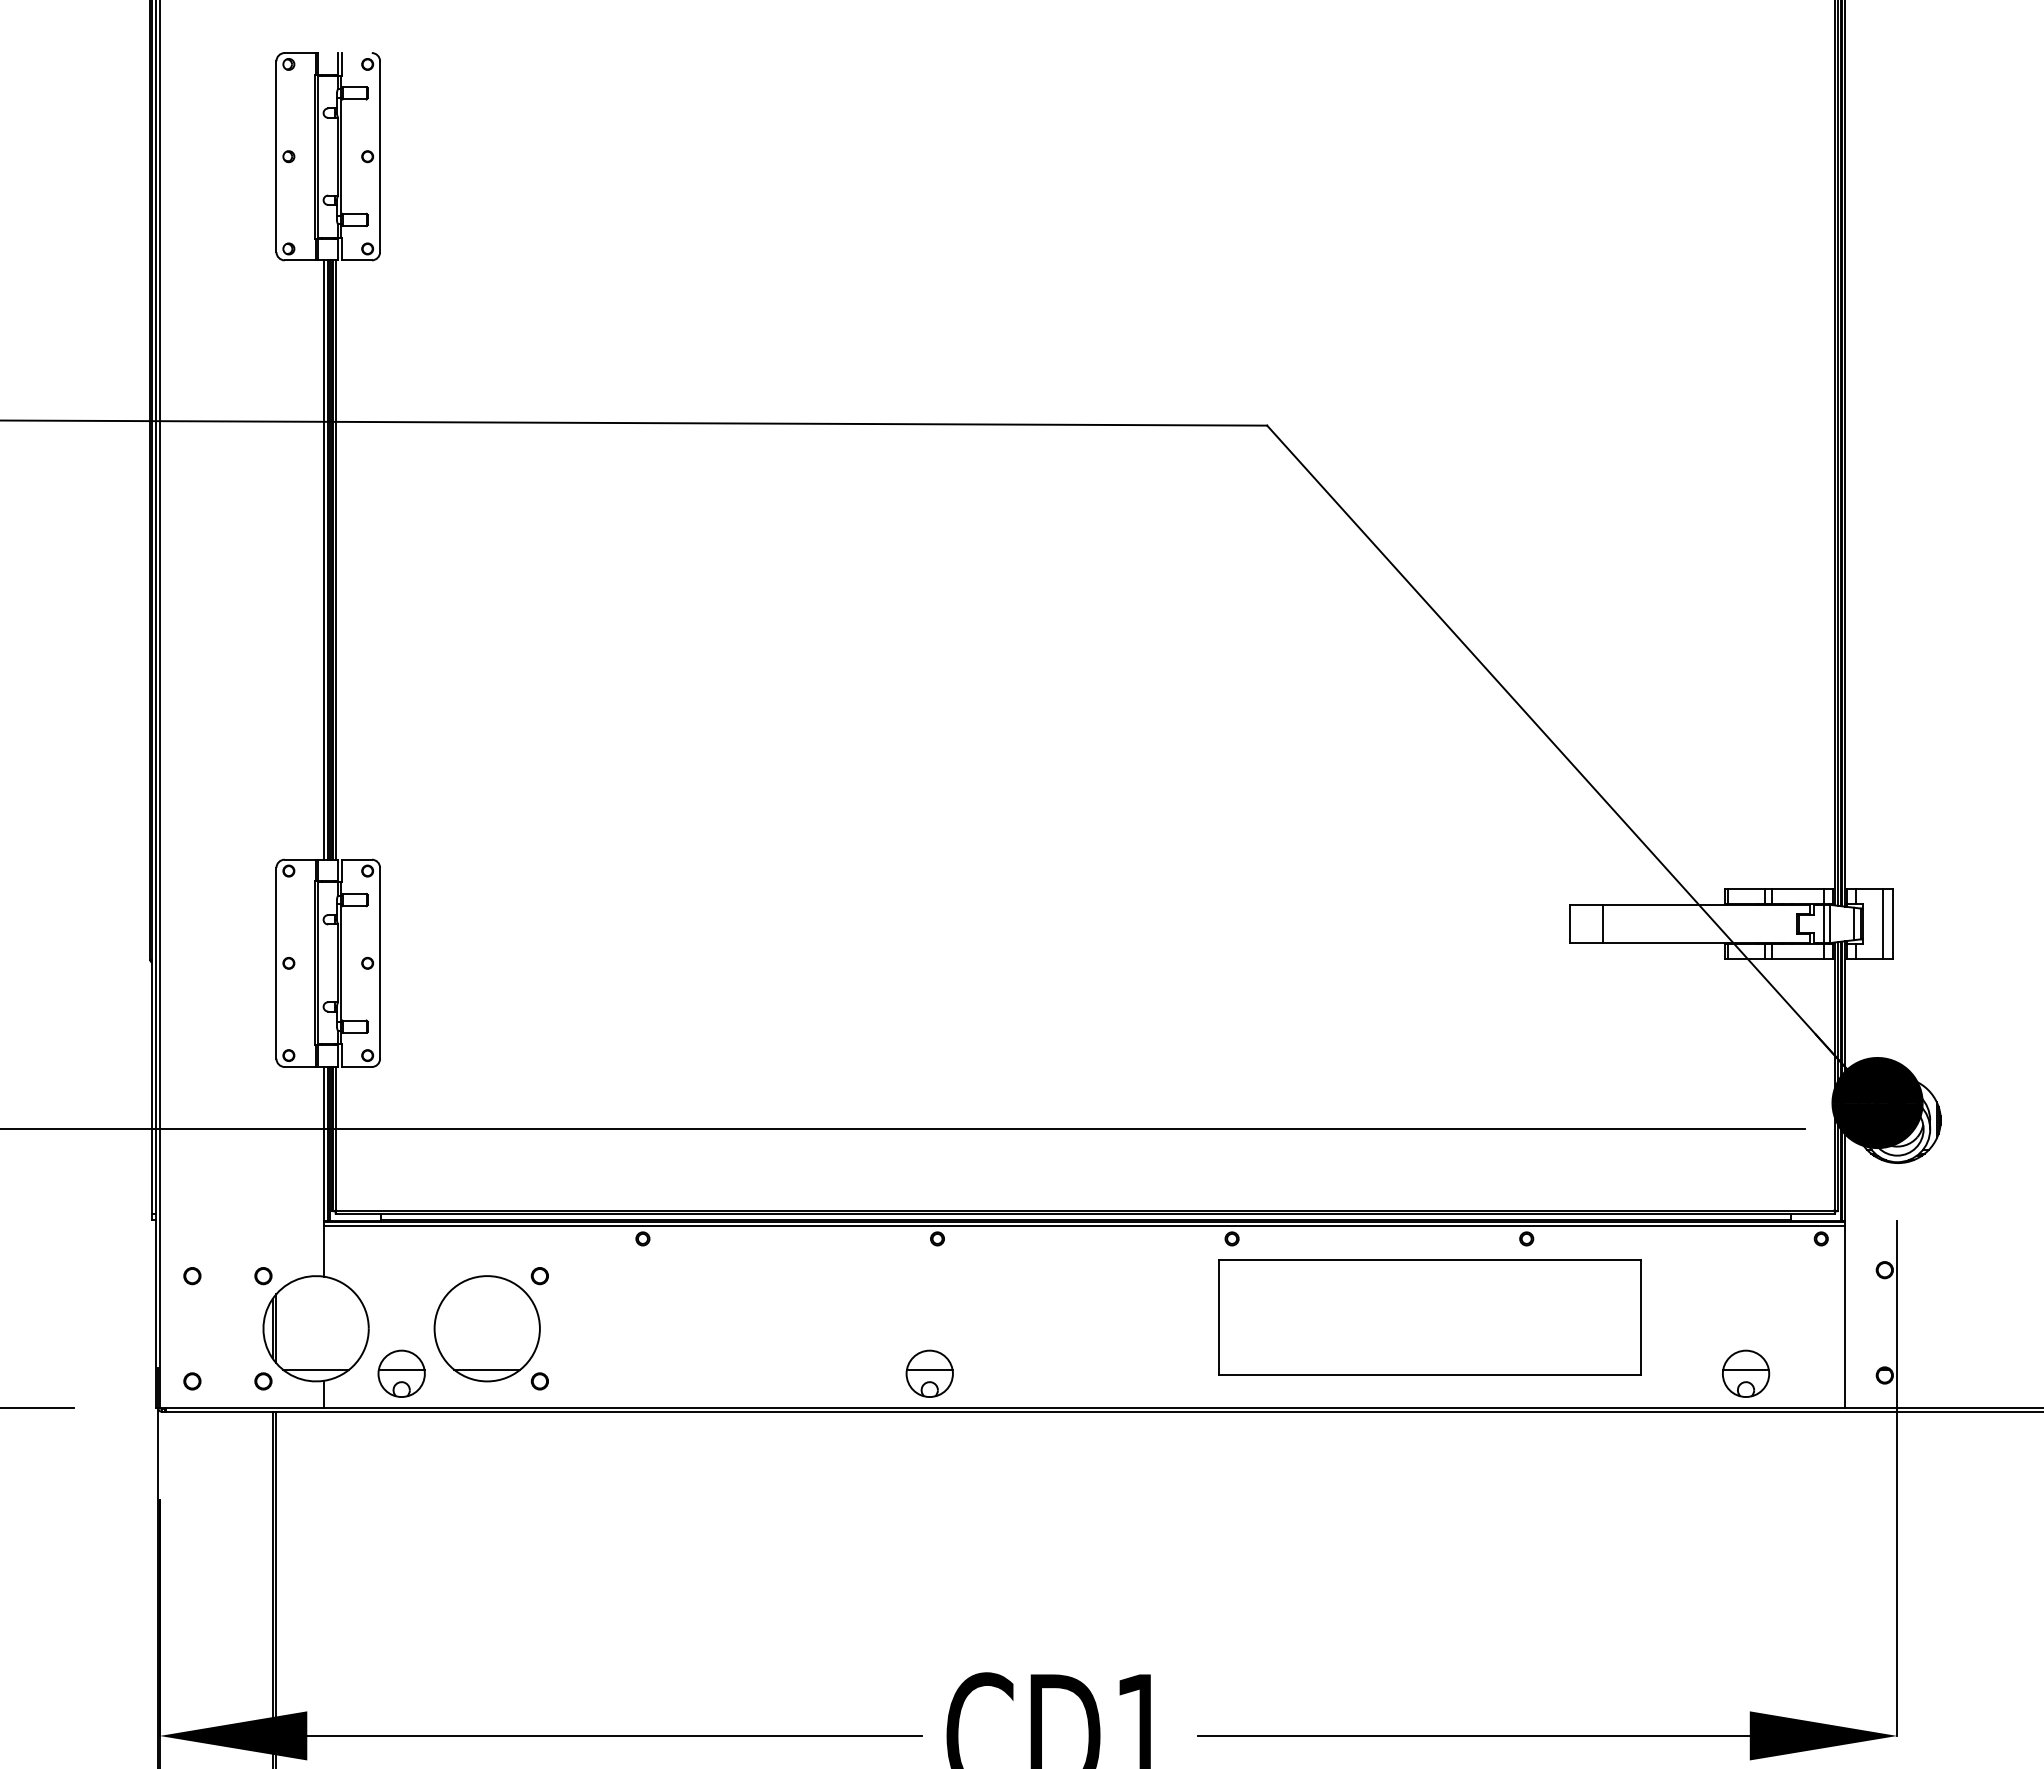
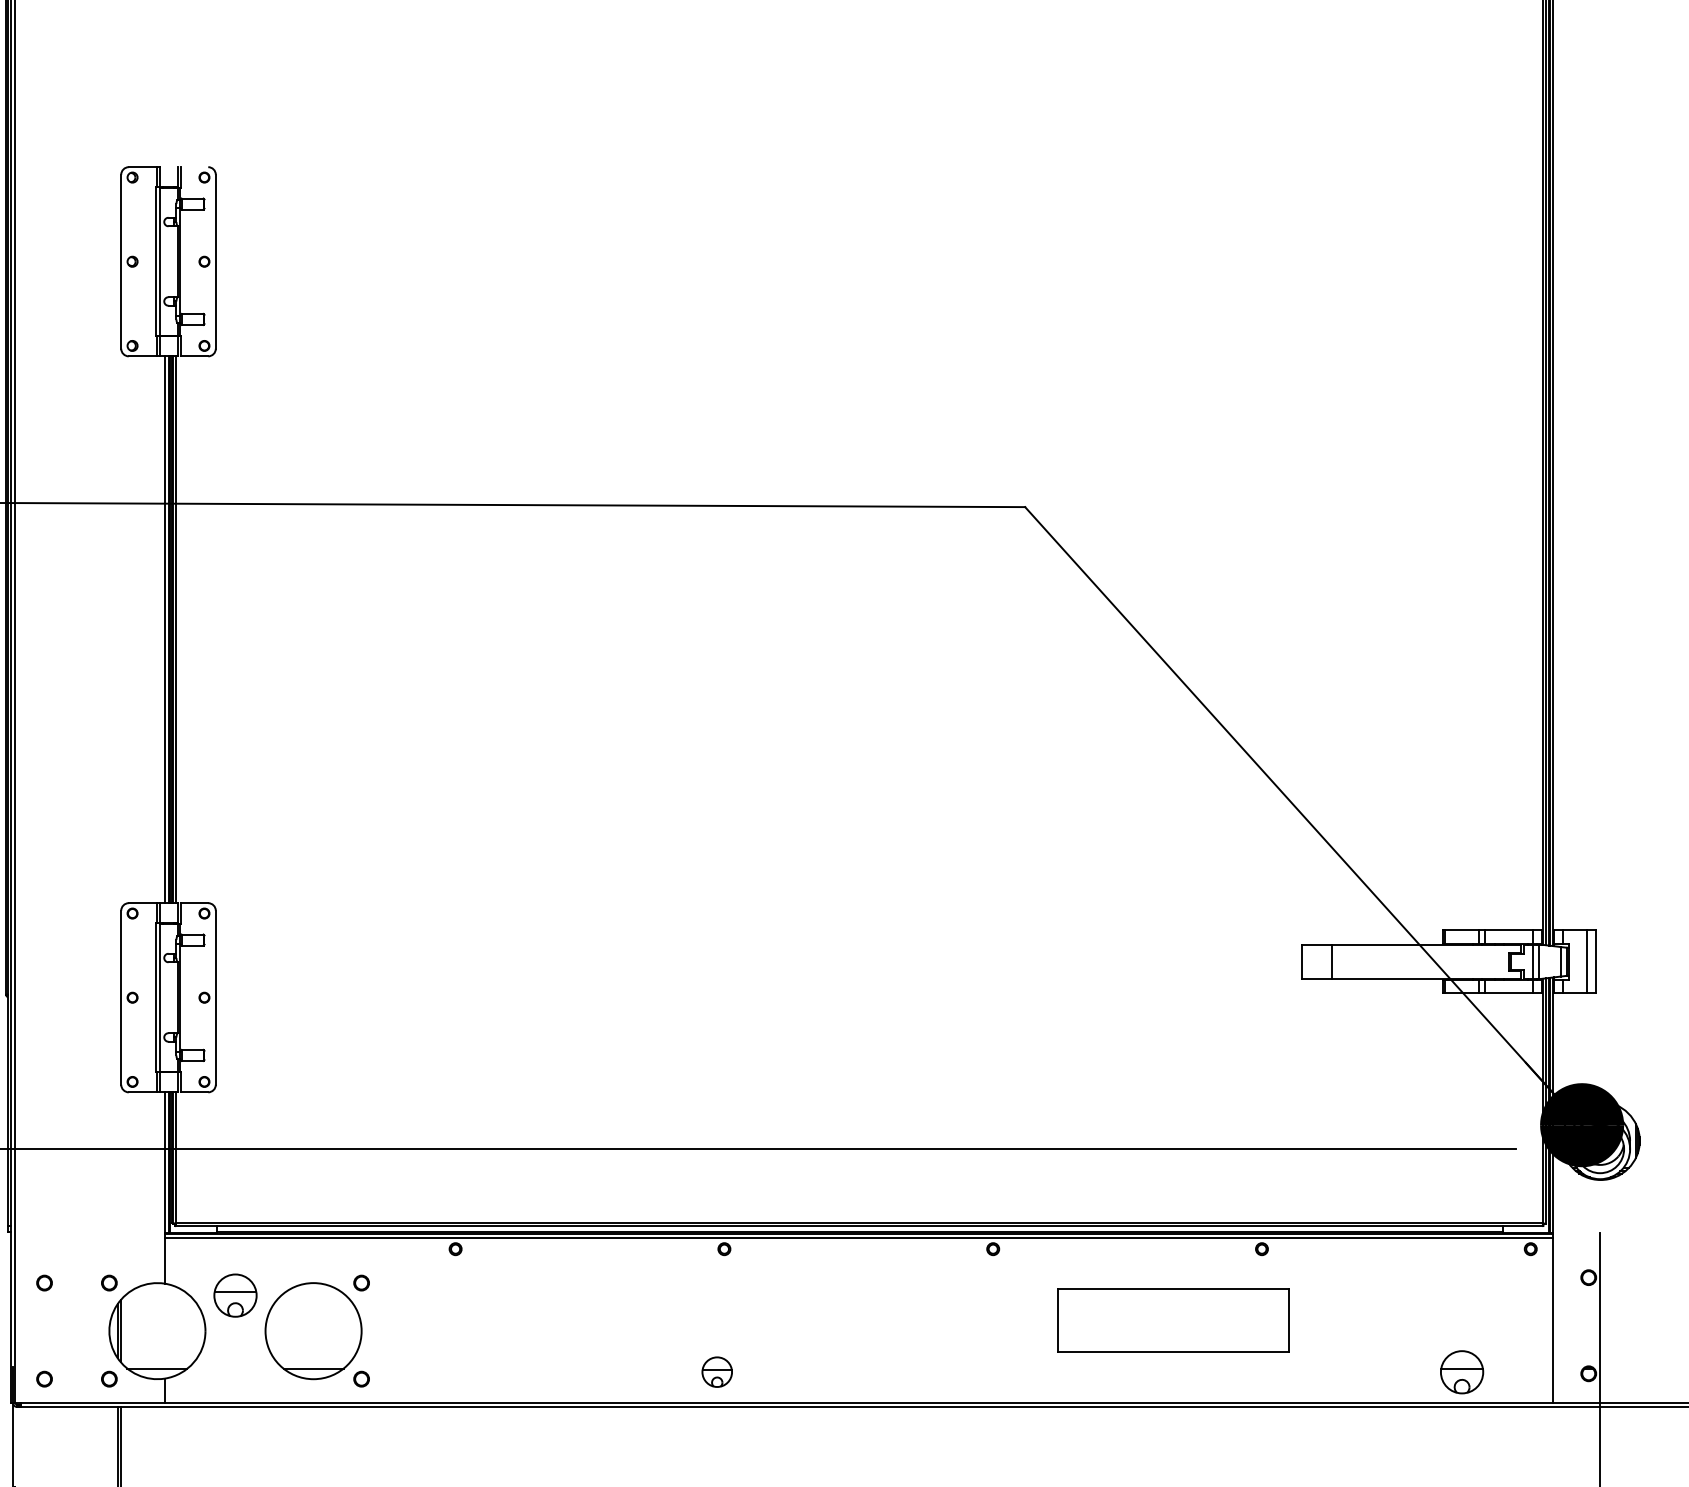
part: (1429, 1317) -> (1173, 1320), size x0.6
part: (401, 1373) -> (235, 1295), moved
part: (929, 1373) -> (717, 1371), size x0.7

